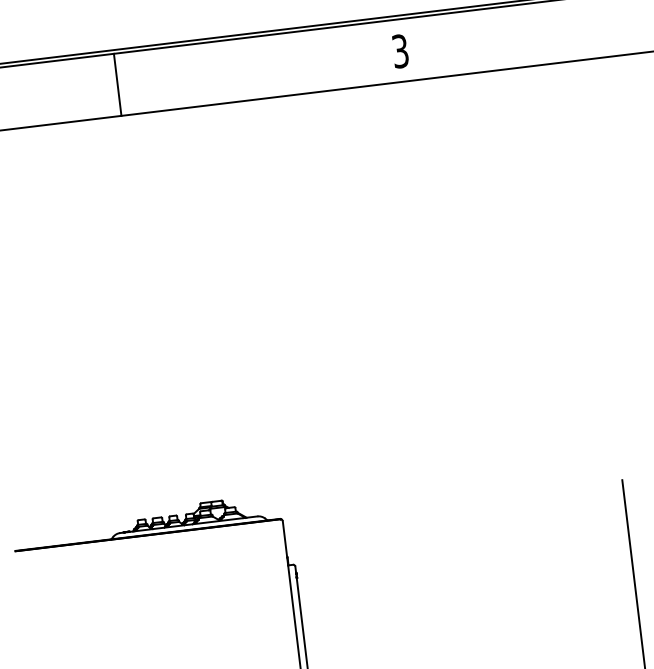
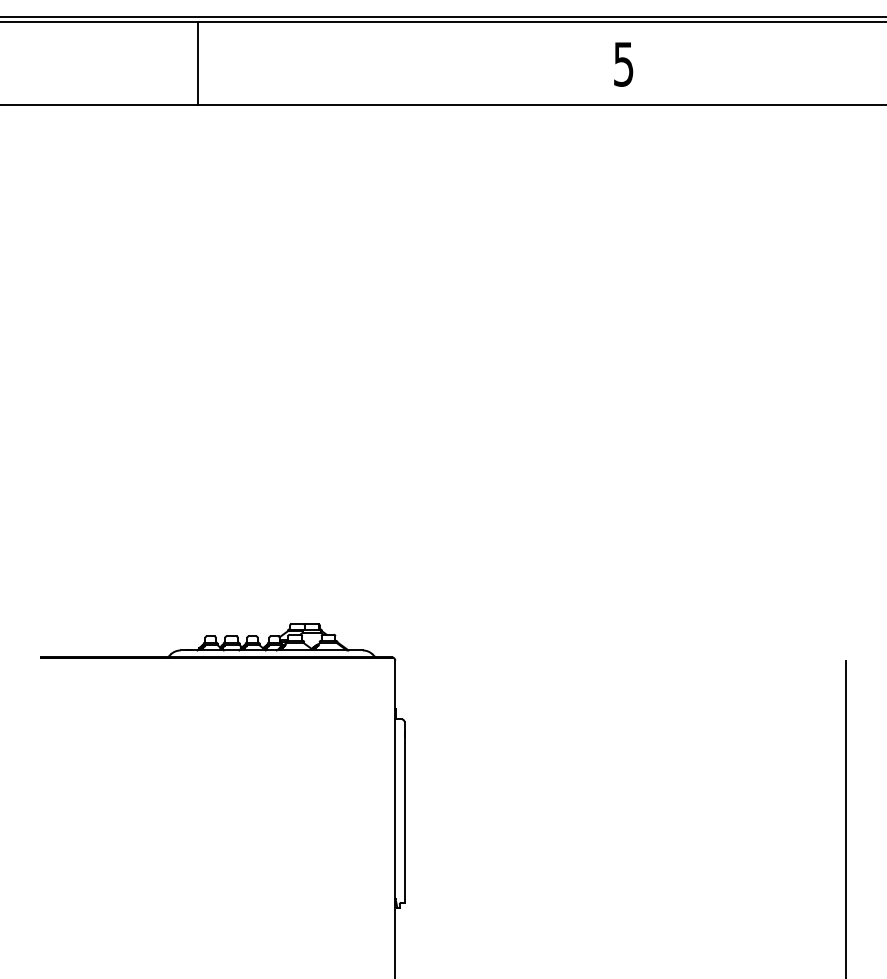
text: (400, 50) -> (623, 63), 3 -> 5
line: (117, 84) -> (198, 63), moved

